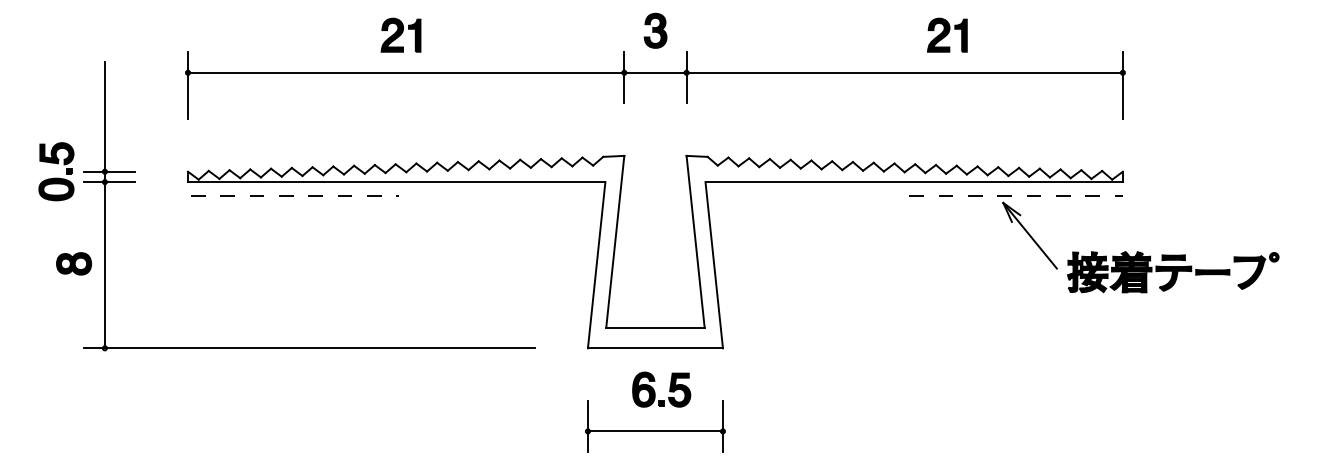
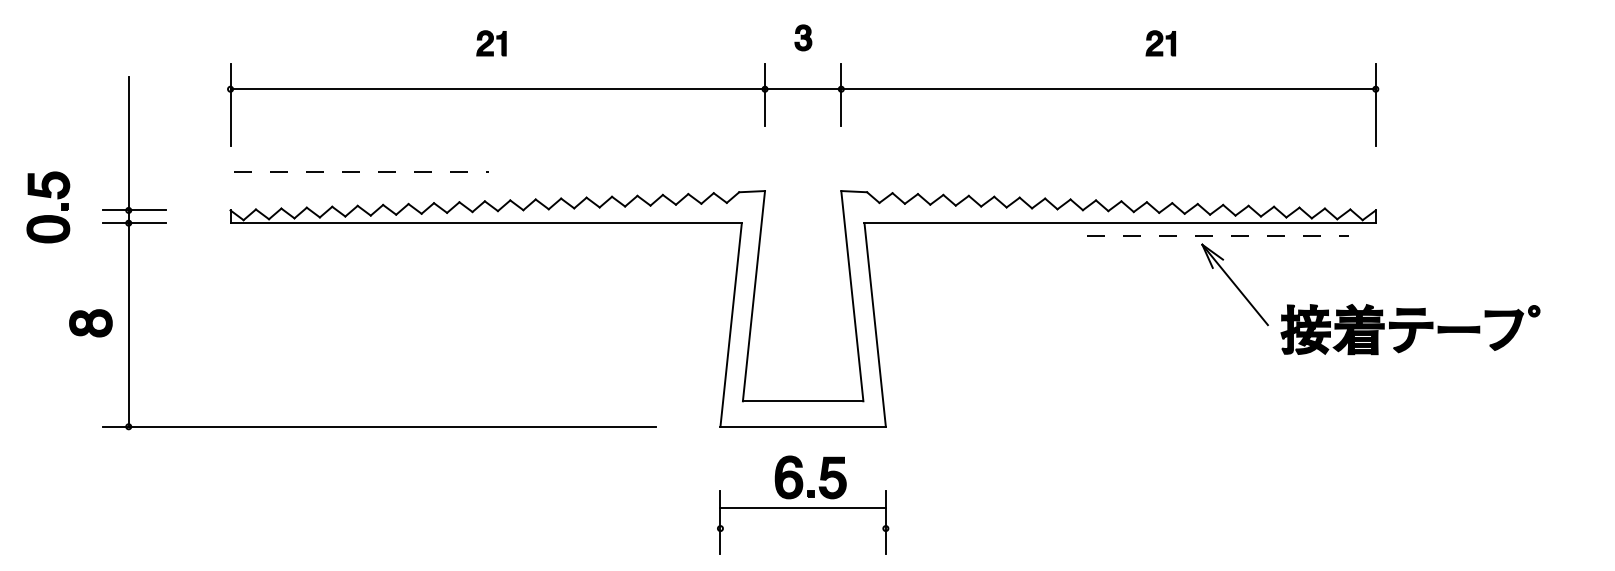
part: (655, 30) -> (803, 37), size x0.6
part: (401, 35) -> (491, 43), size x0.6
part: (947, 35) -> (1160, 43), size x0.6
part: (56, 178) -> (48, 215), moved
line: (293, 195) -> (359, 171), moved
part: (1094, 251) -> (1313, 304), moved
line: (654, 431) -> (802, 507), moved

